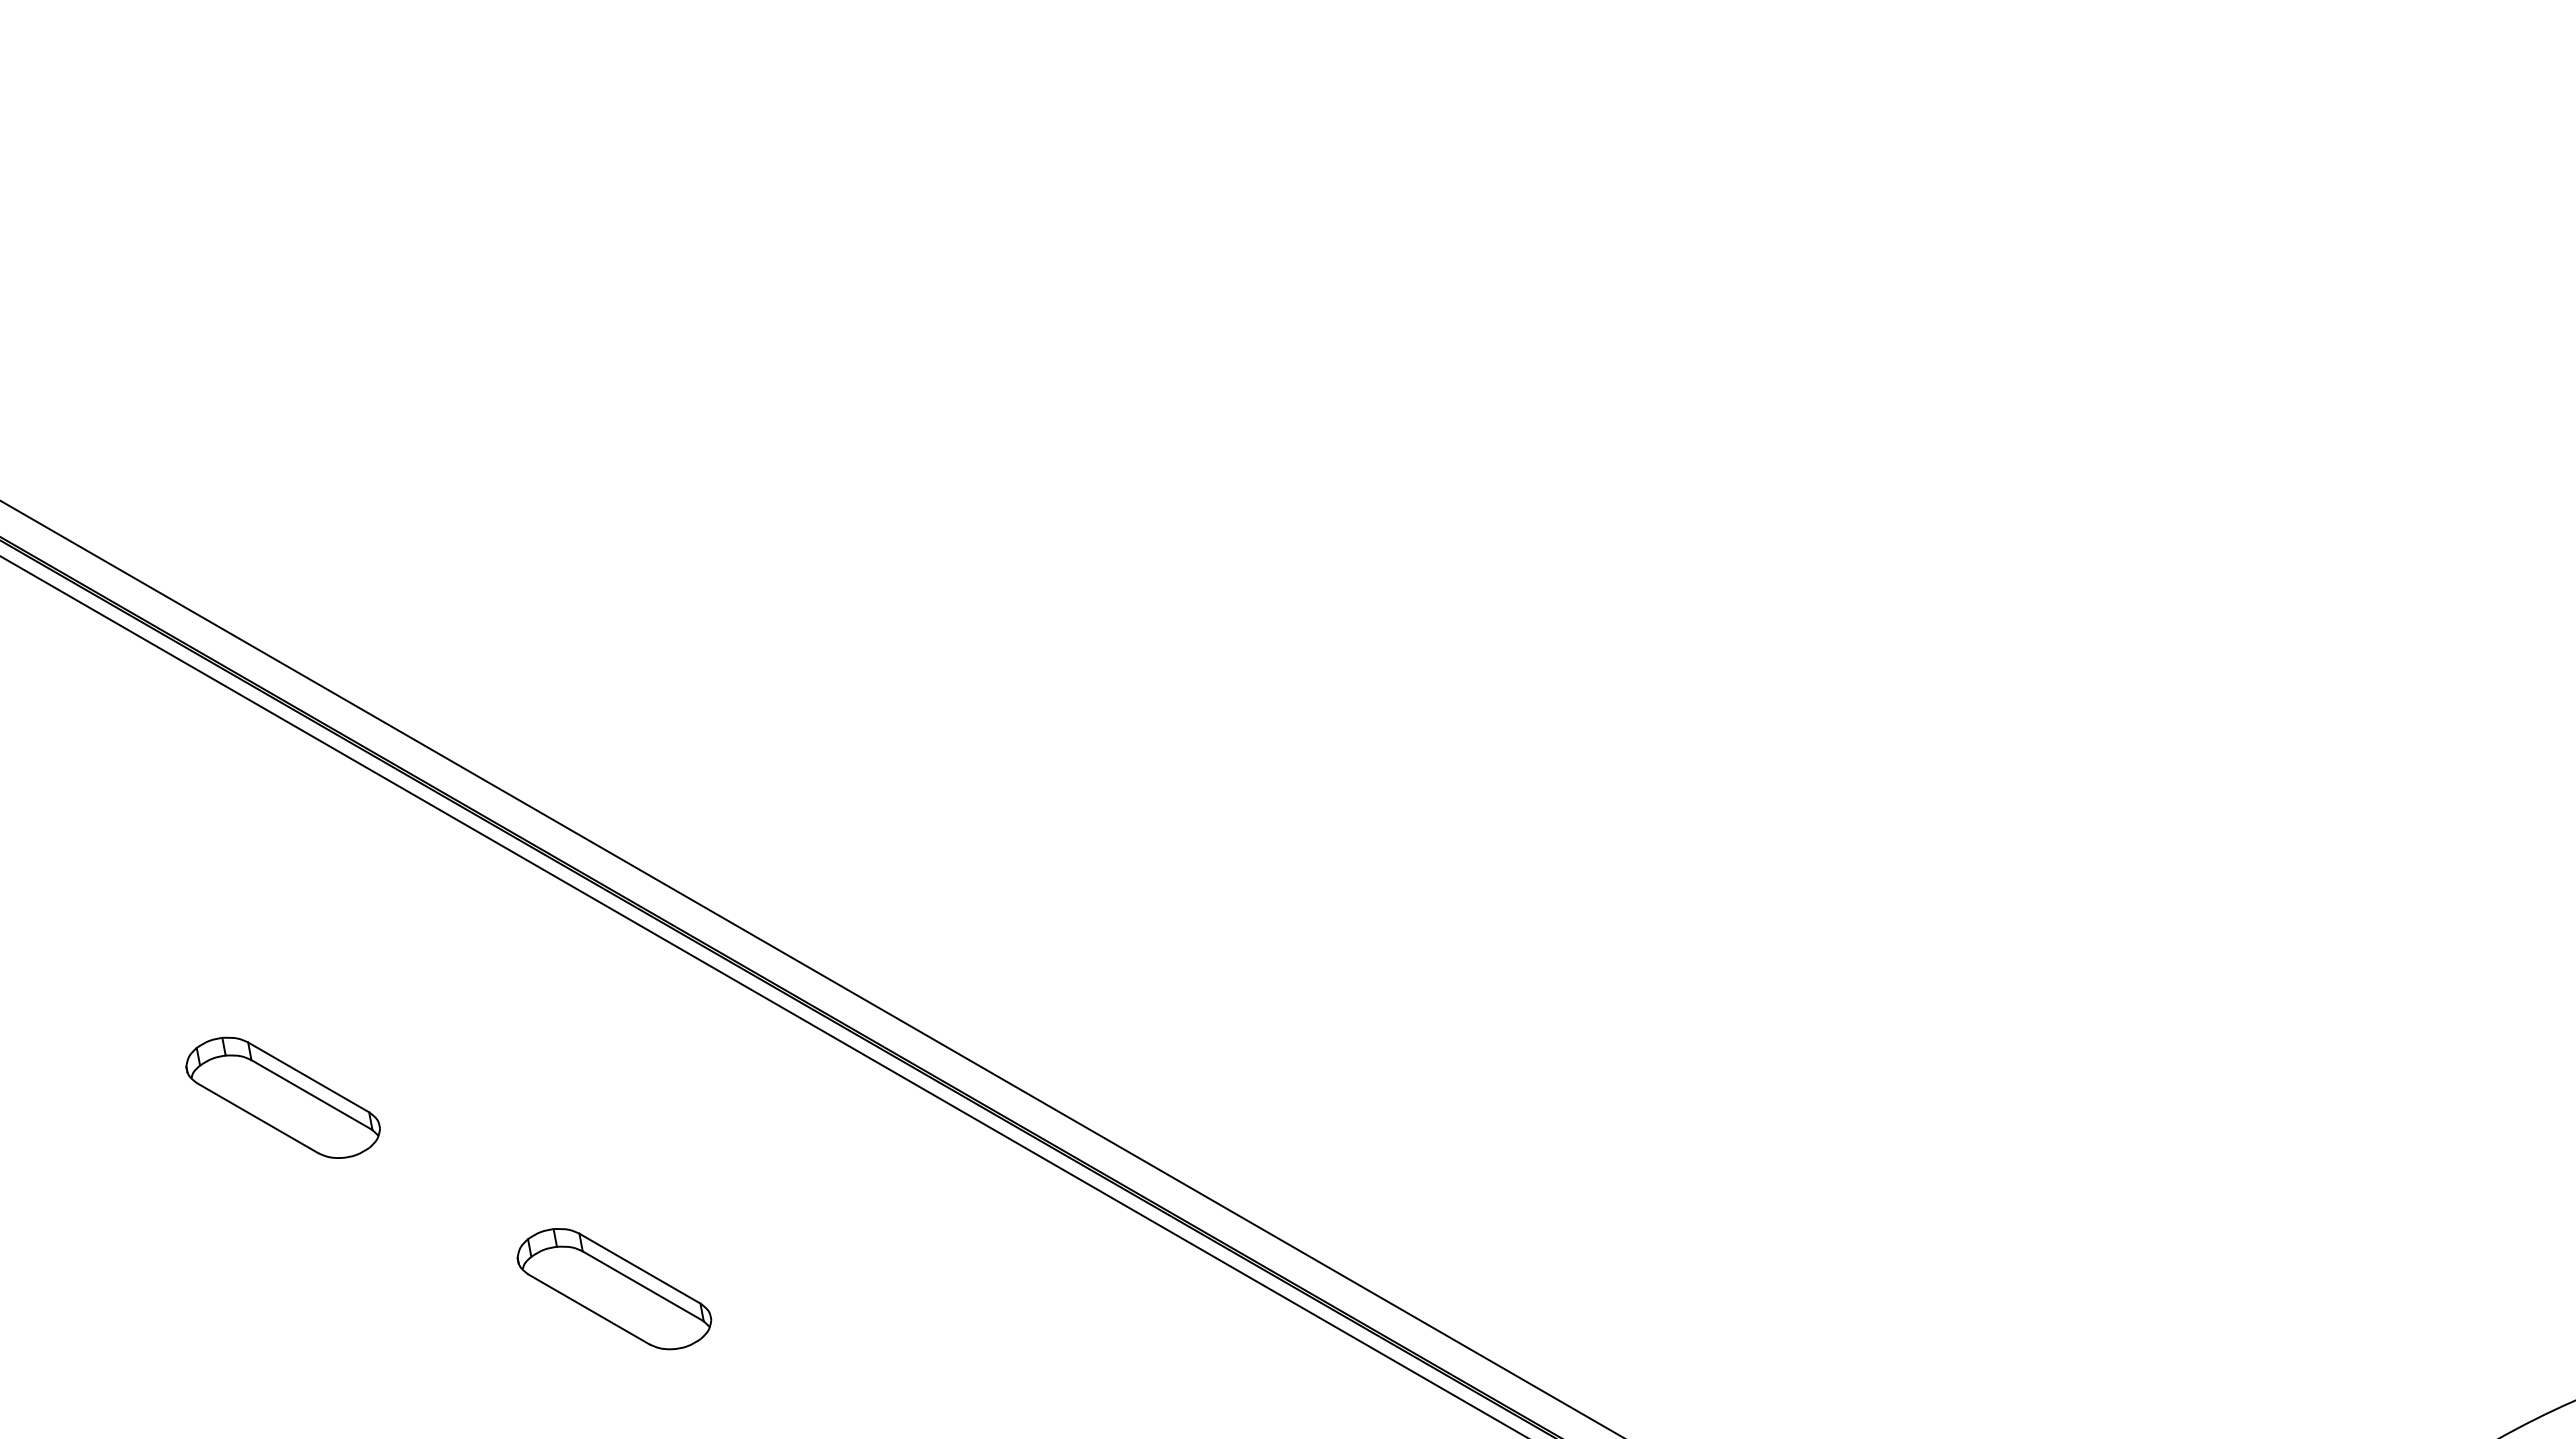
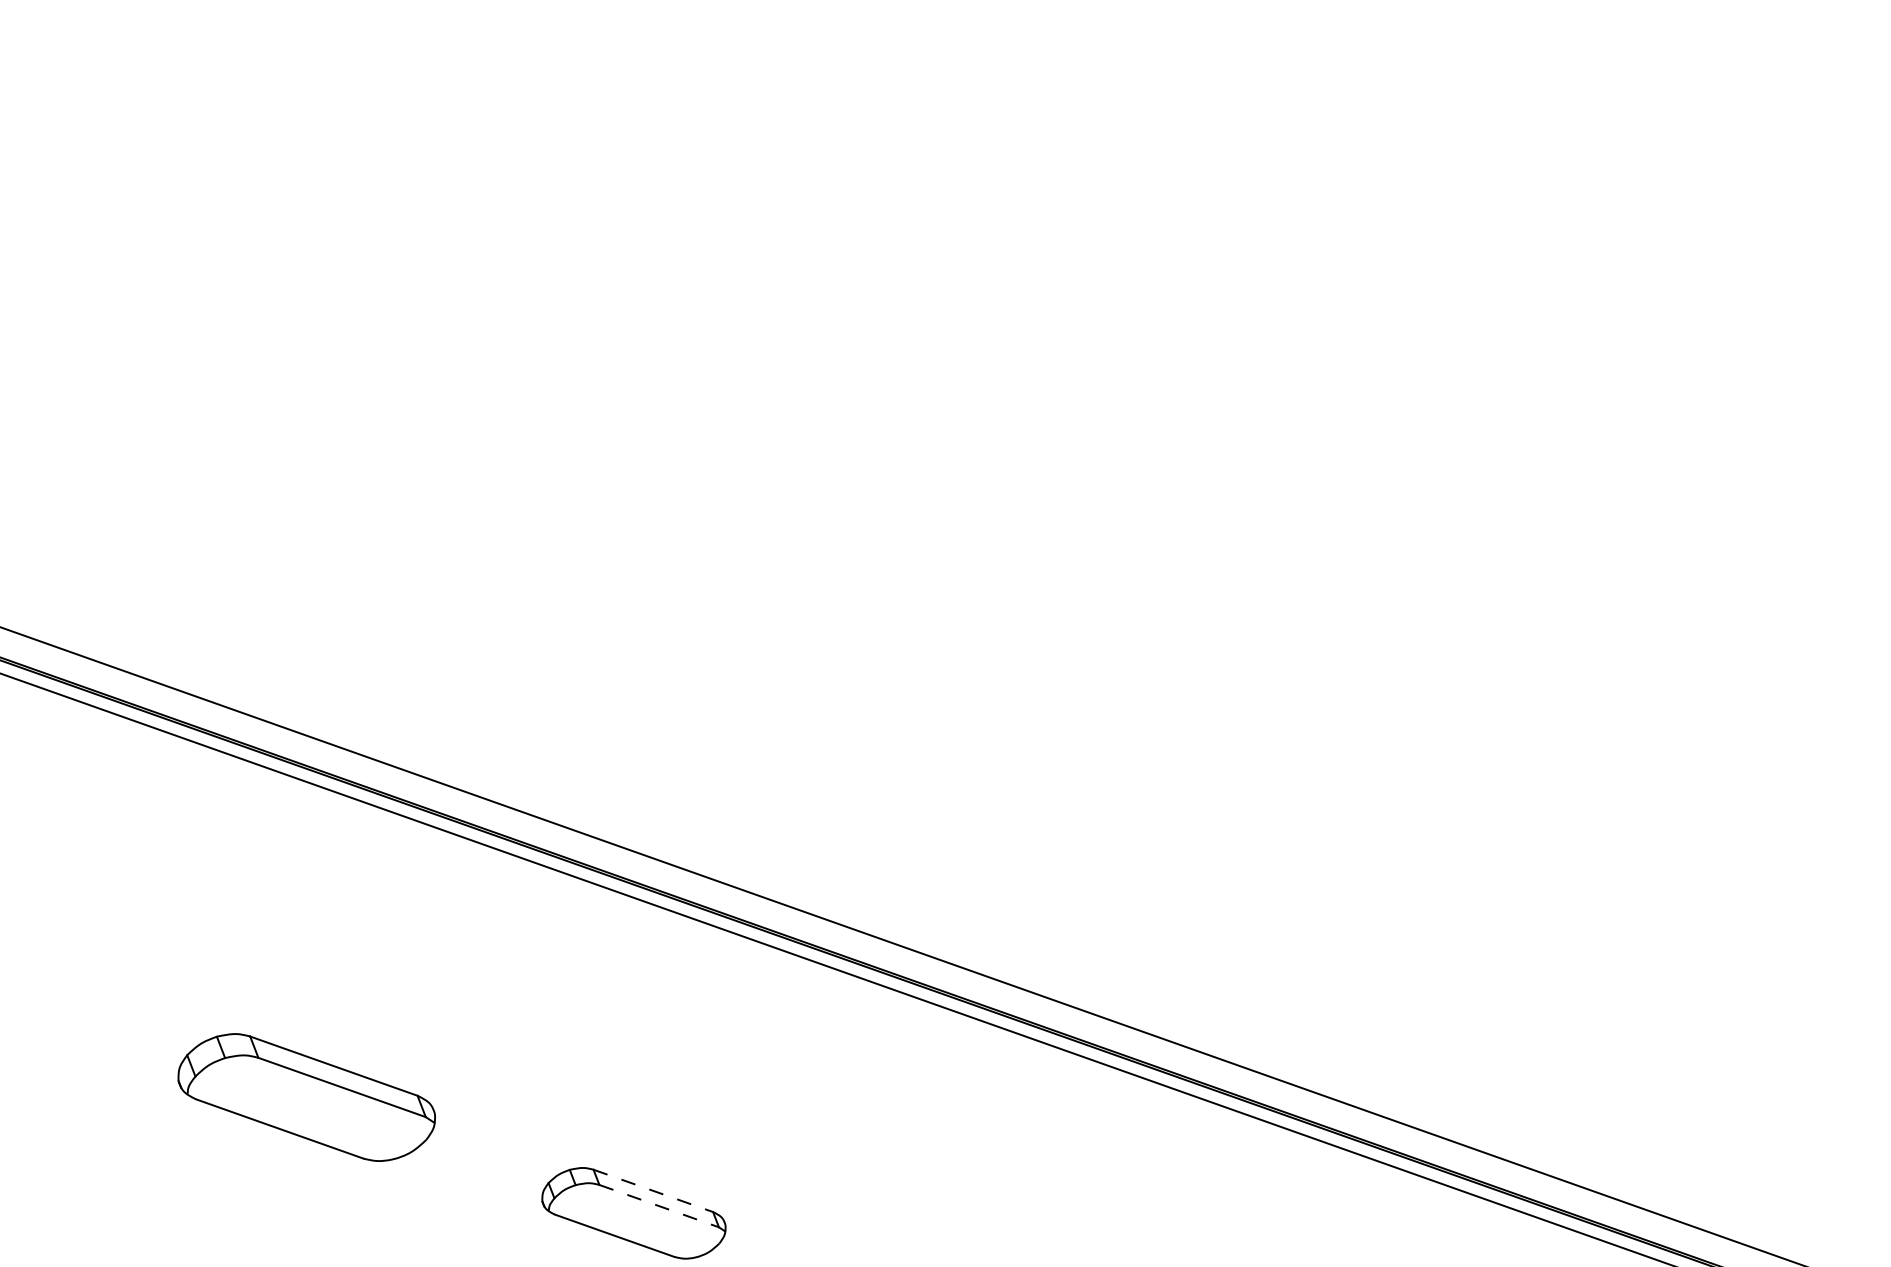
part: (282, 1097) -> (306, 1097), size x1.4
line: (639, 1268) -> (652, 1190), solid -> dashed
line: (643, 1286) -> (659, 1206), solid -> dashed

